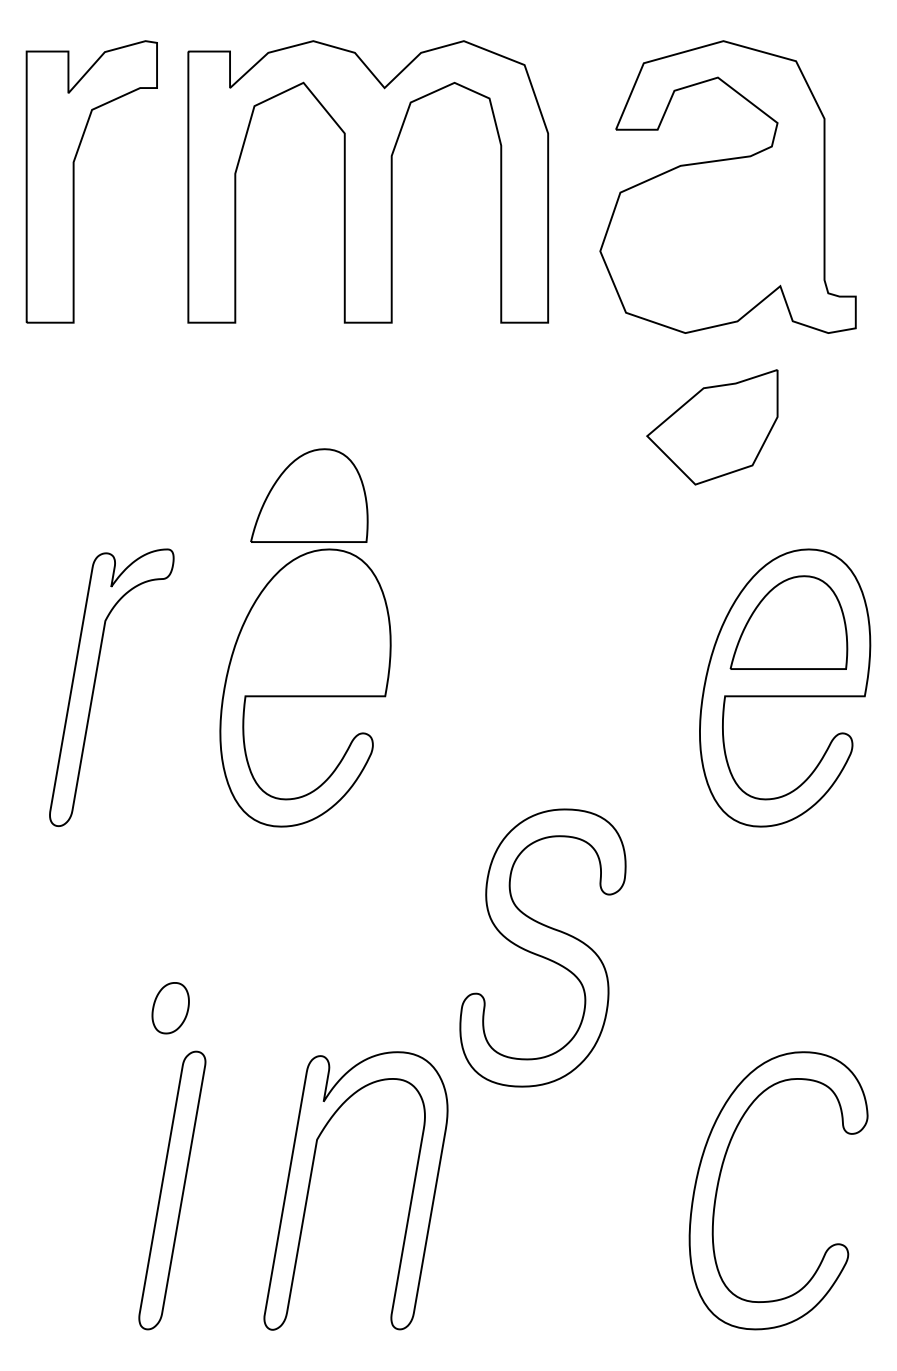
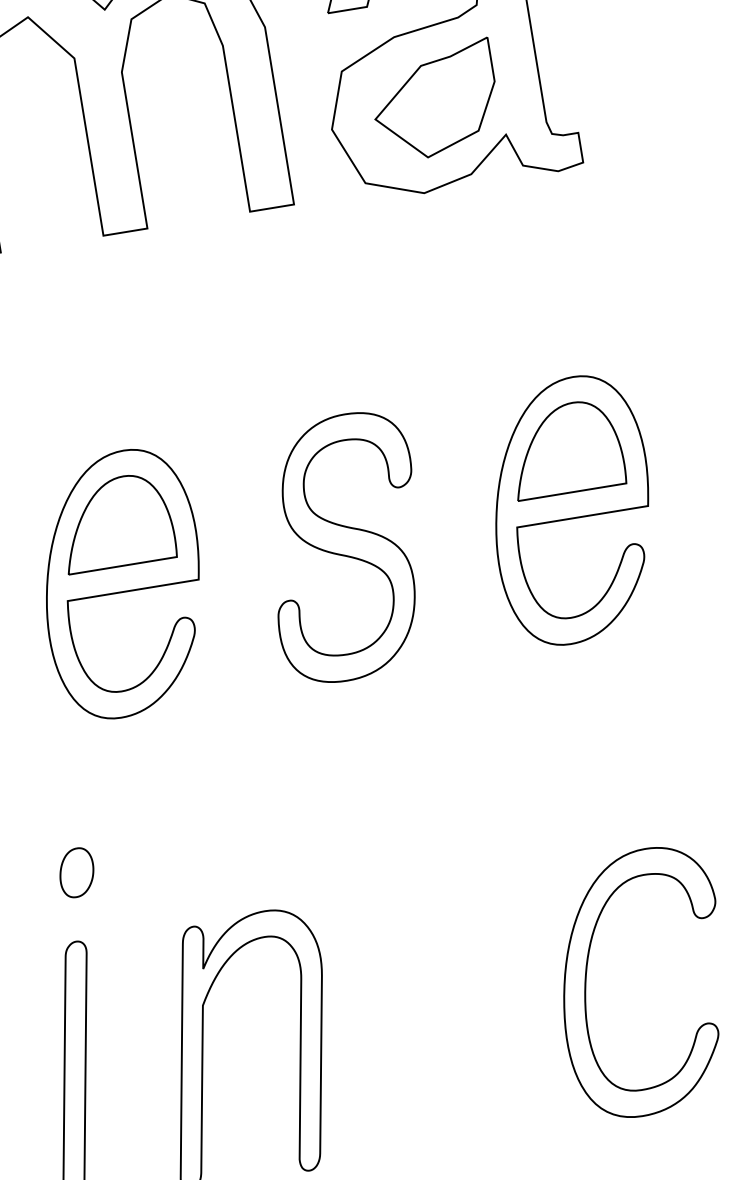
part: (712, 427) -> (435, 101), moved
part: (309, 495) -> (116, 522), moved
part: (542, 947) -> (344, 547), moved
part: (170, 1008) -> (76, 873), moved

